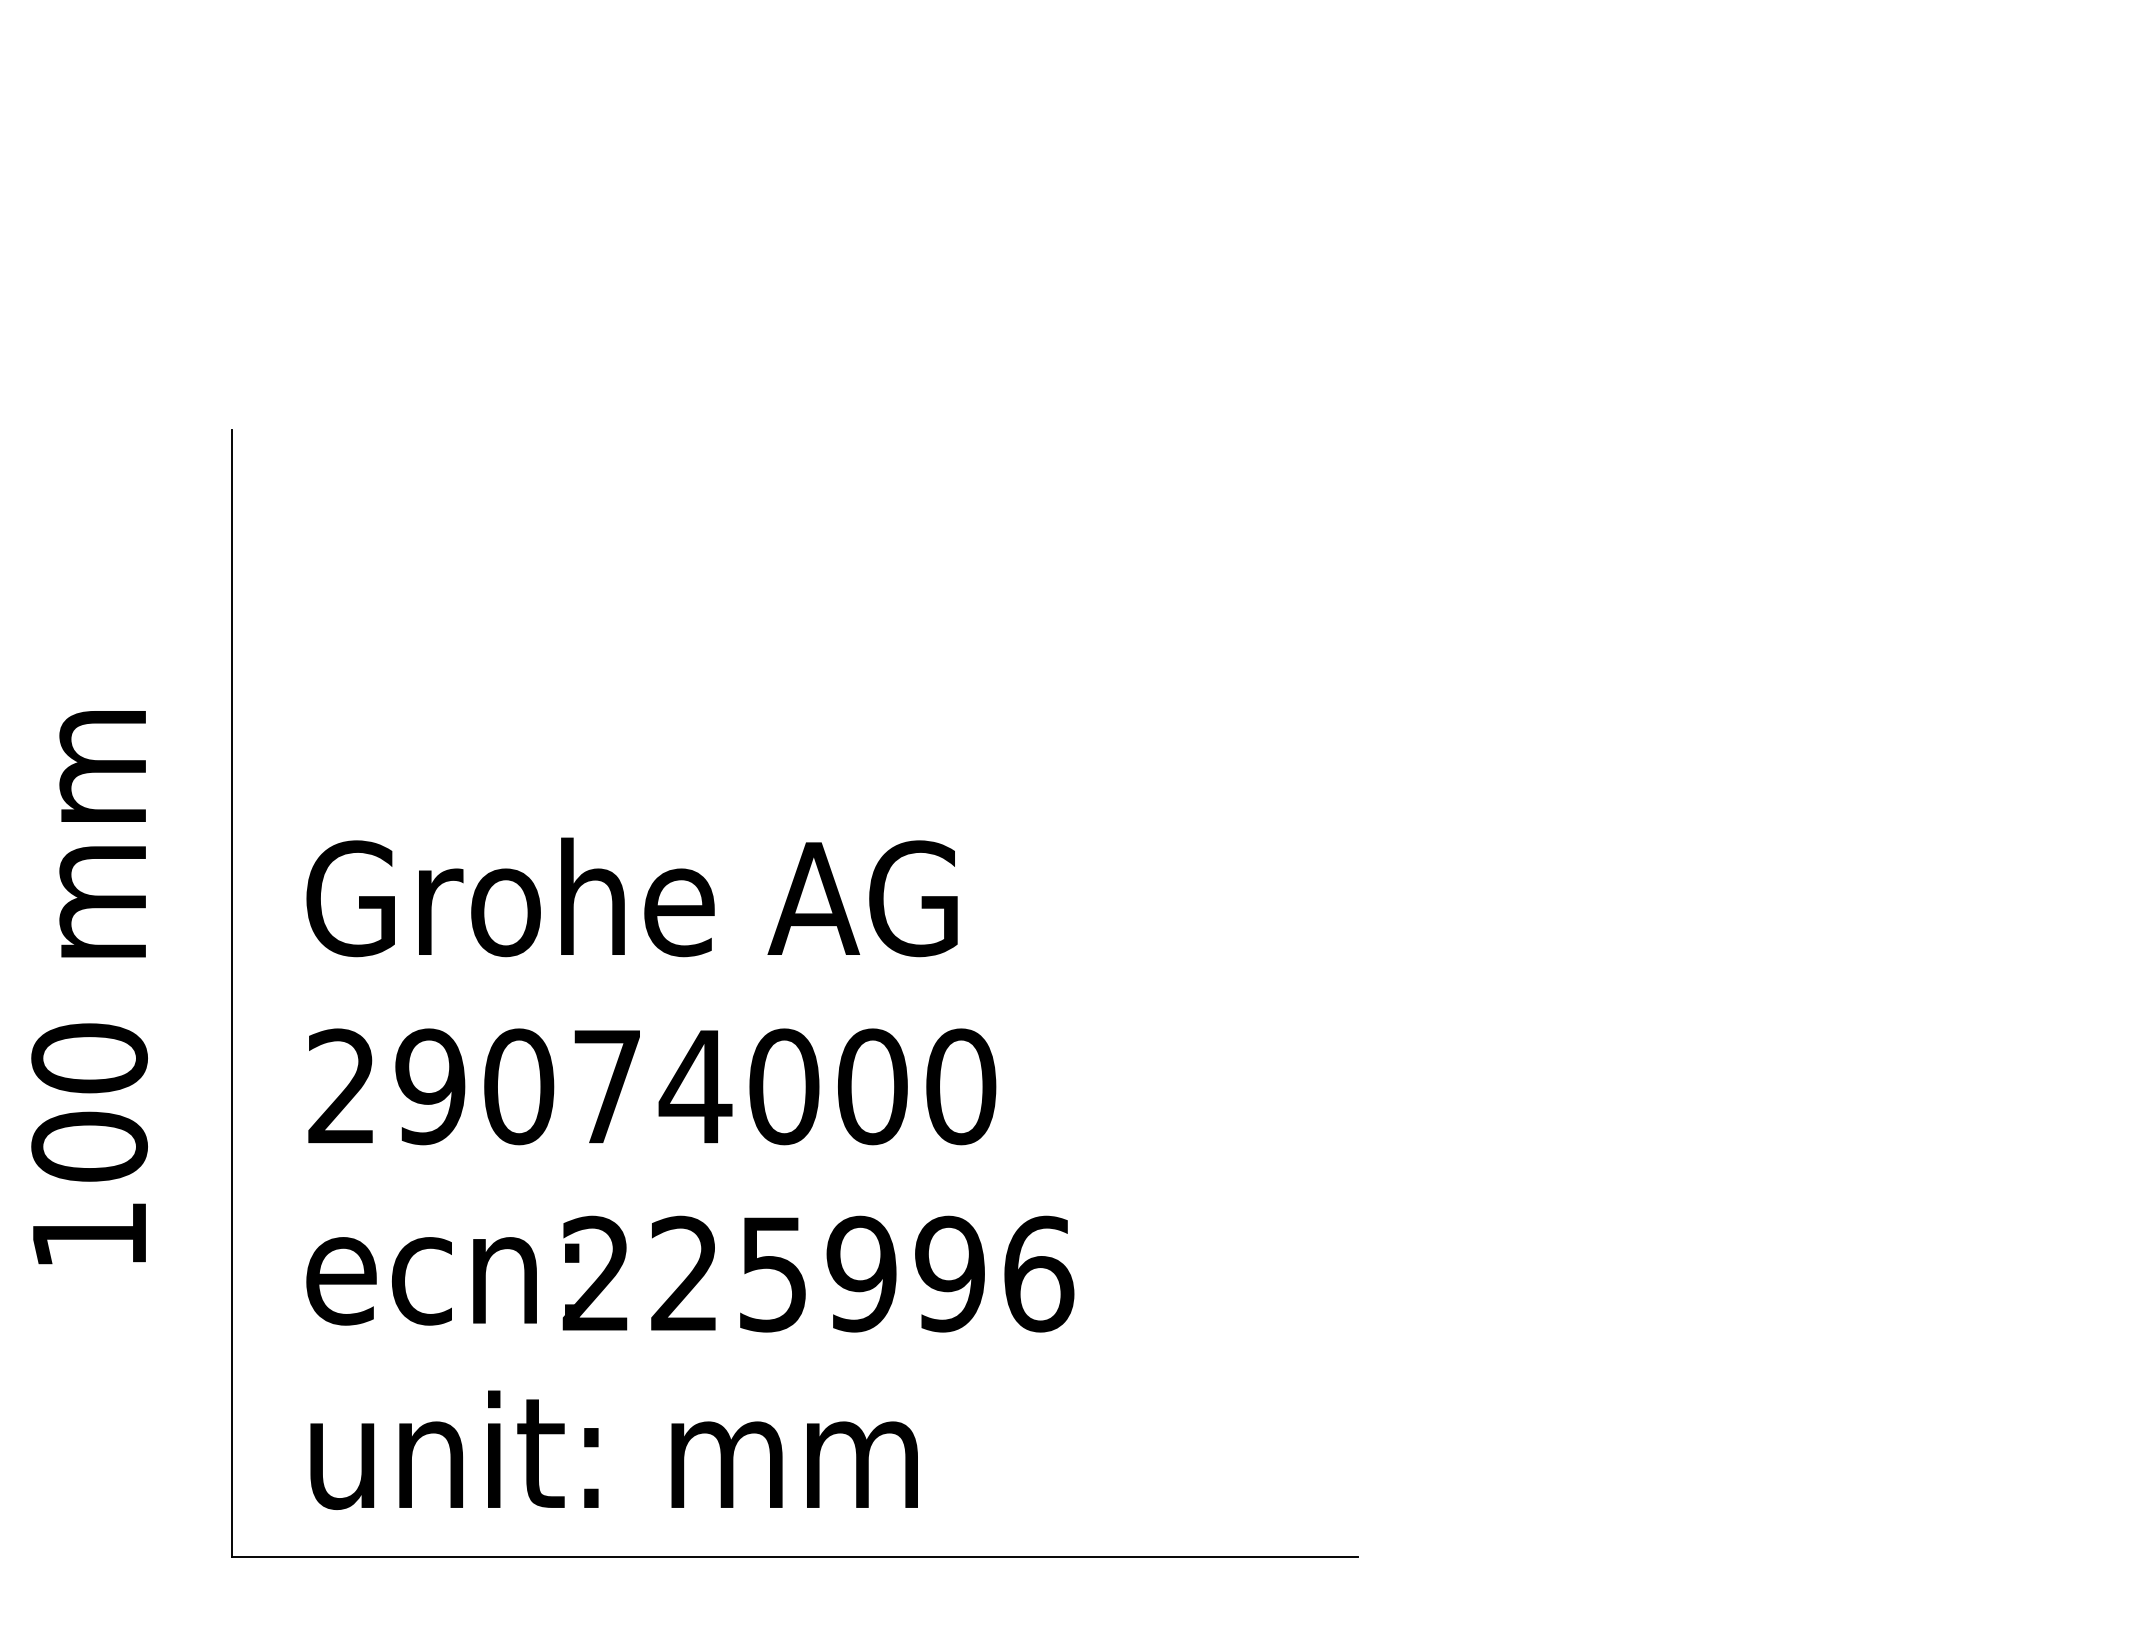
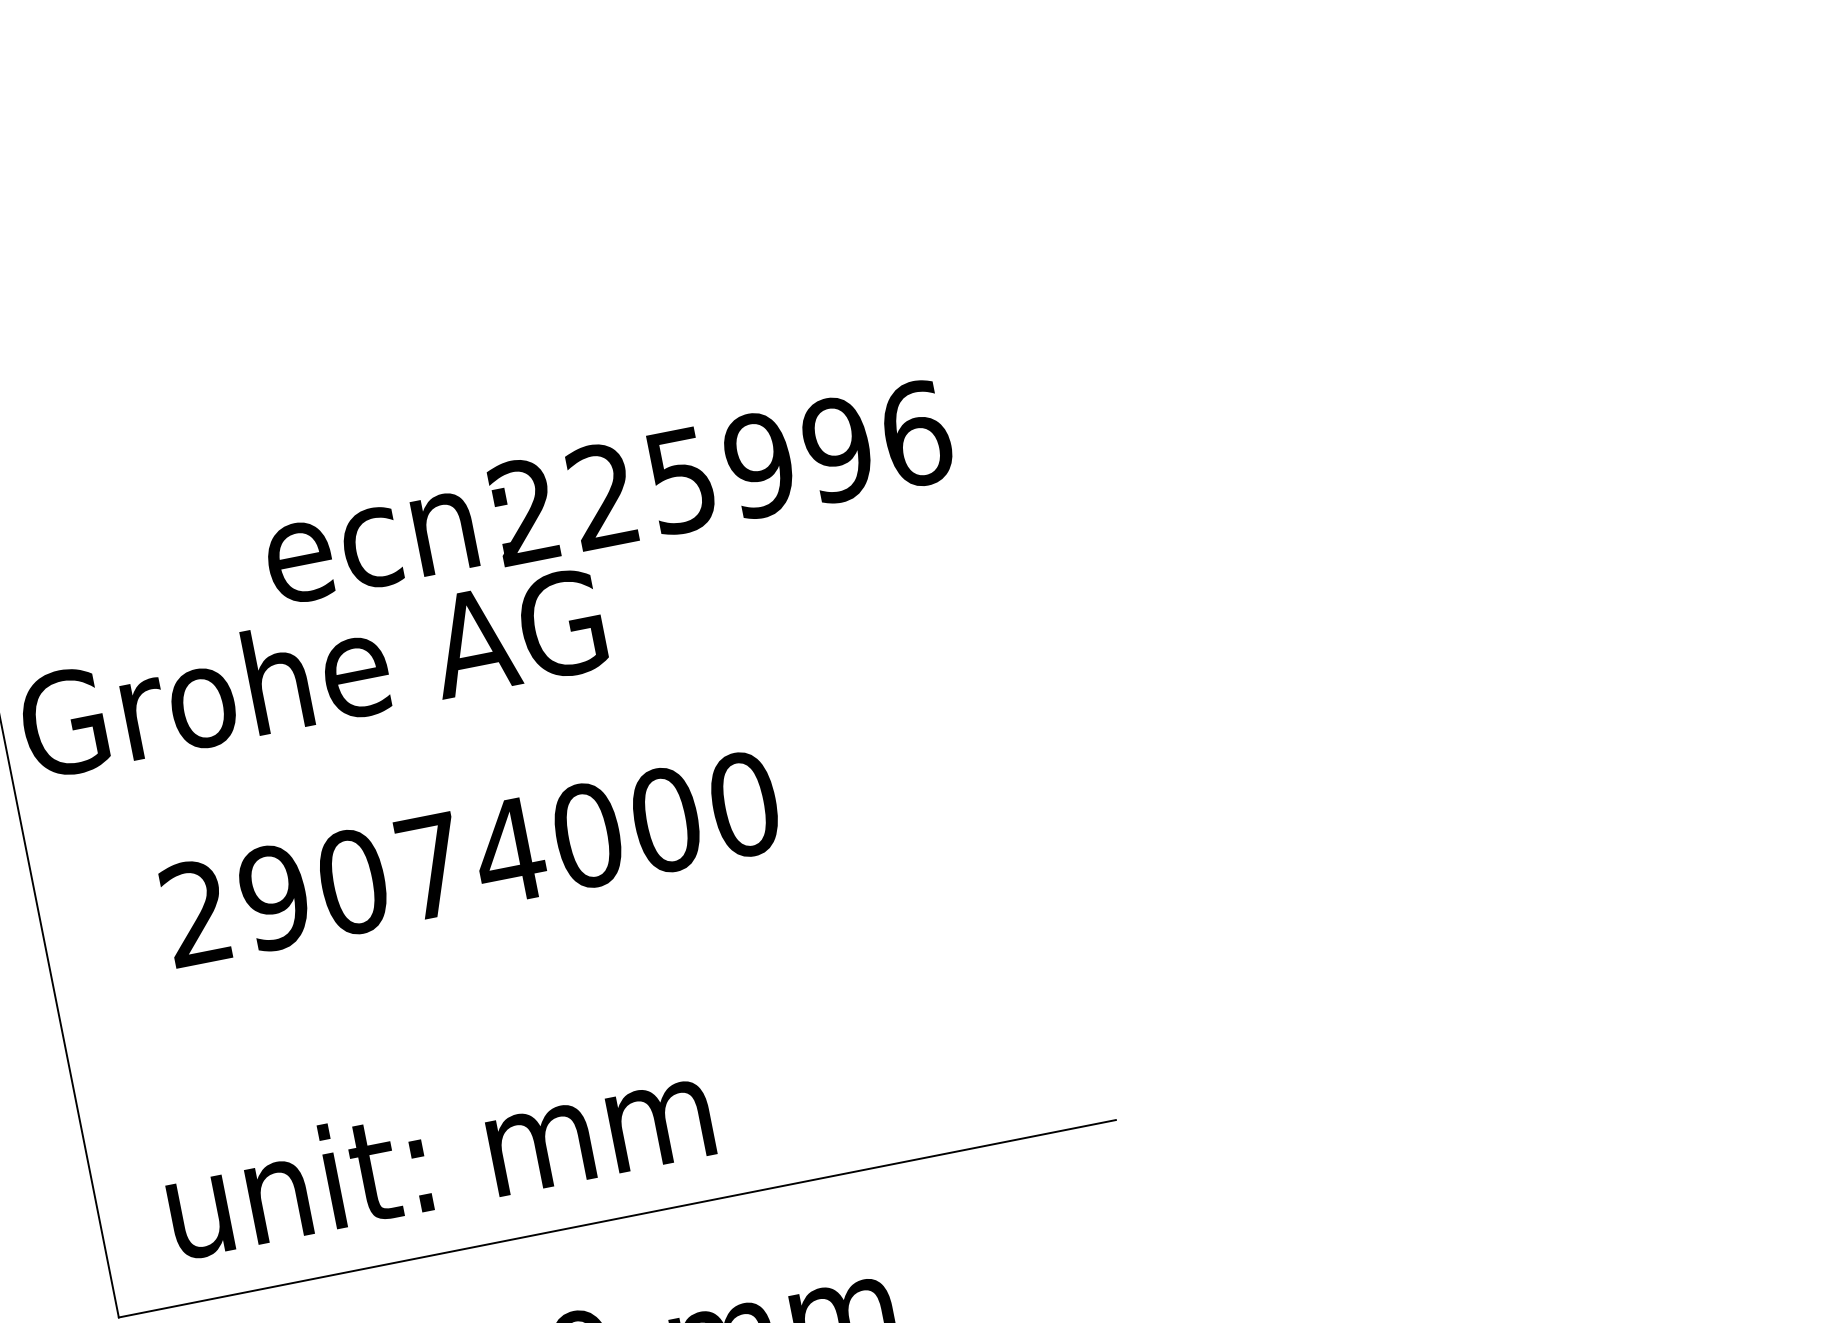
text: (631, 897) -> (312, 672), moved
text: (652, 1086) -> (471, 858), moved
text: (690, 1273) -> (607, 494), moved

